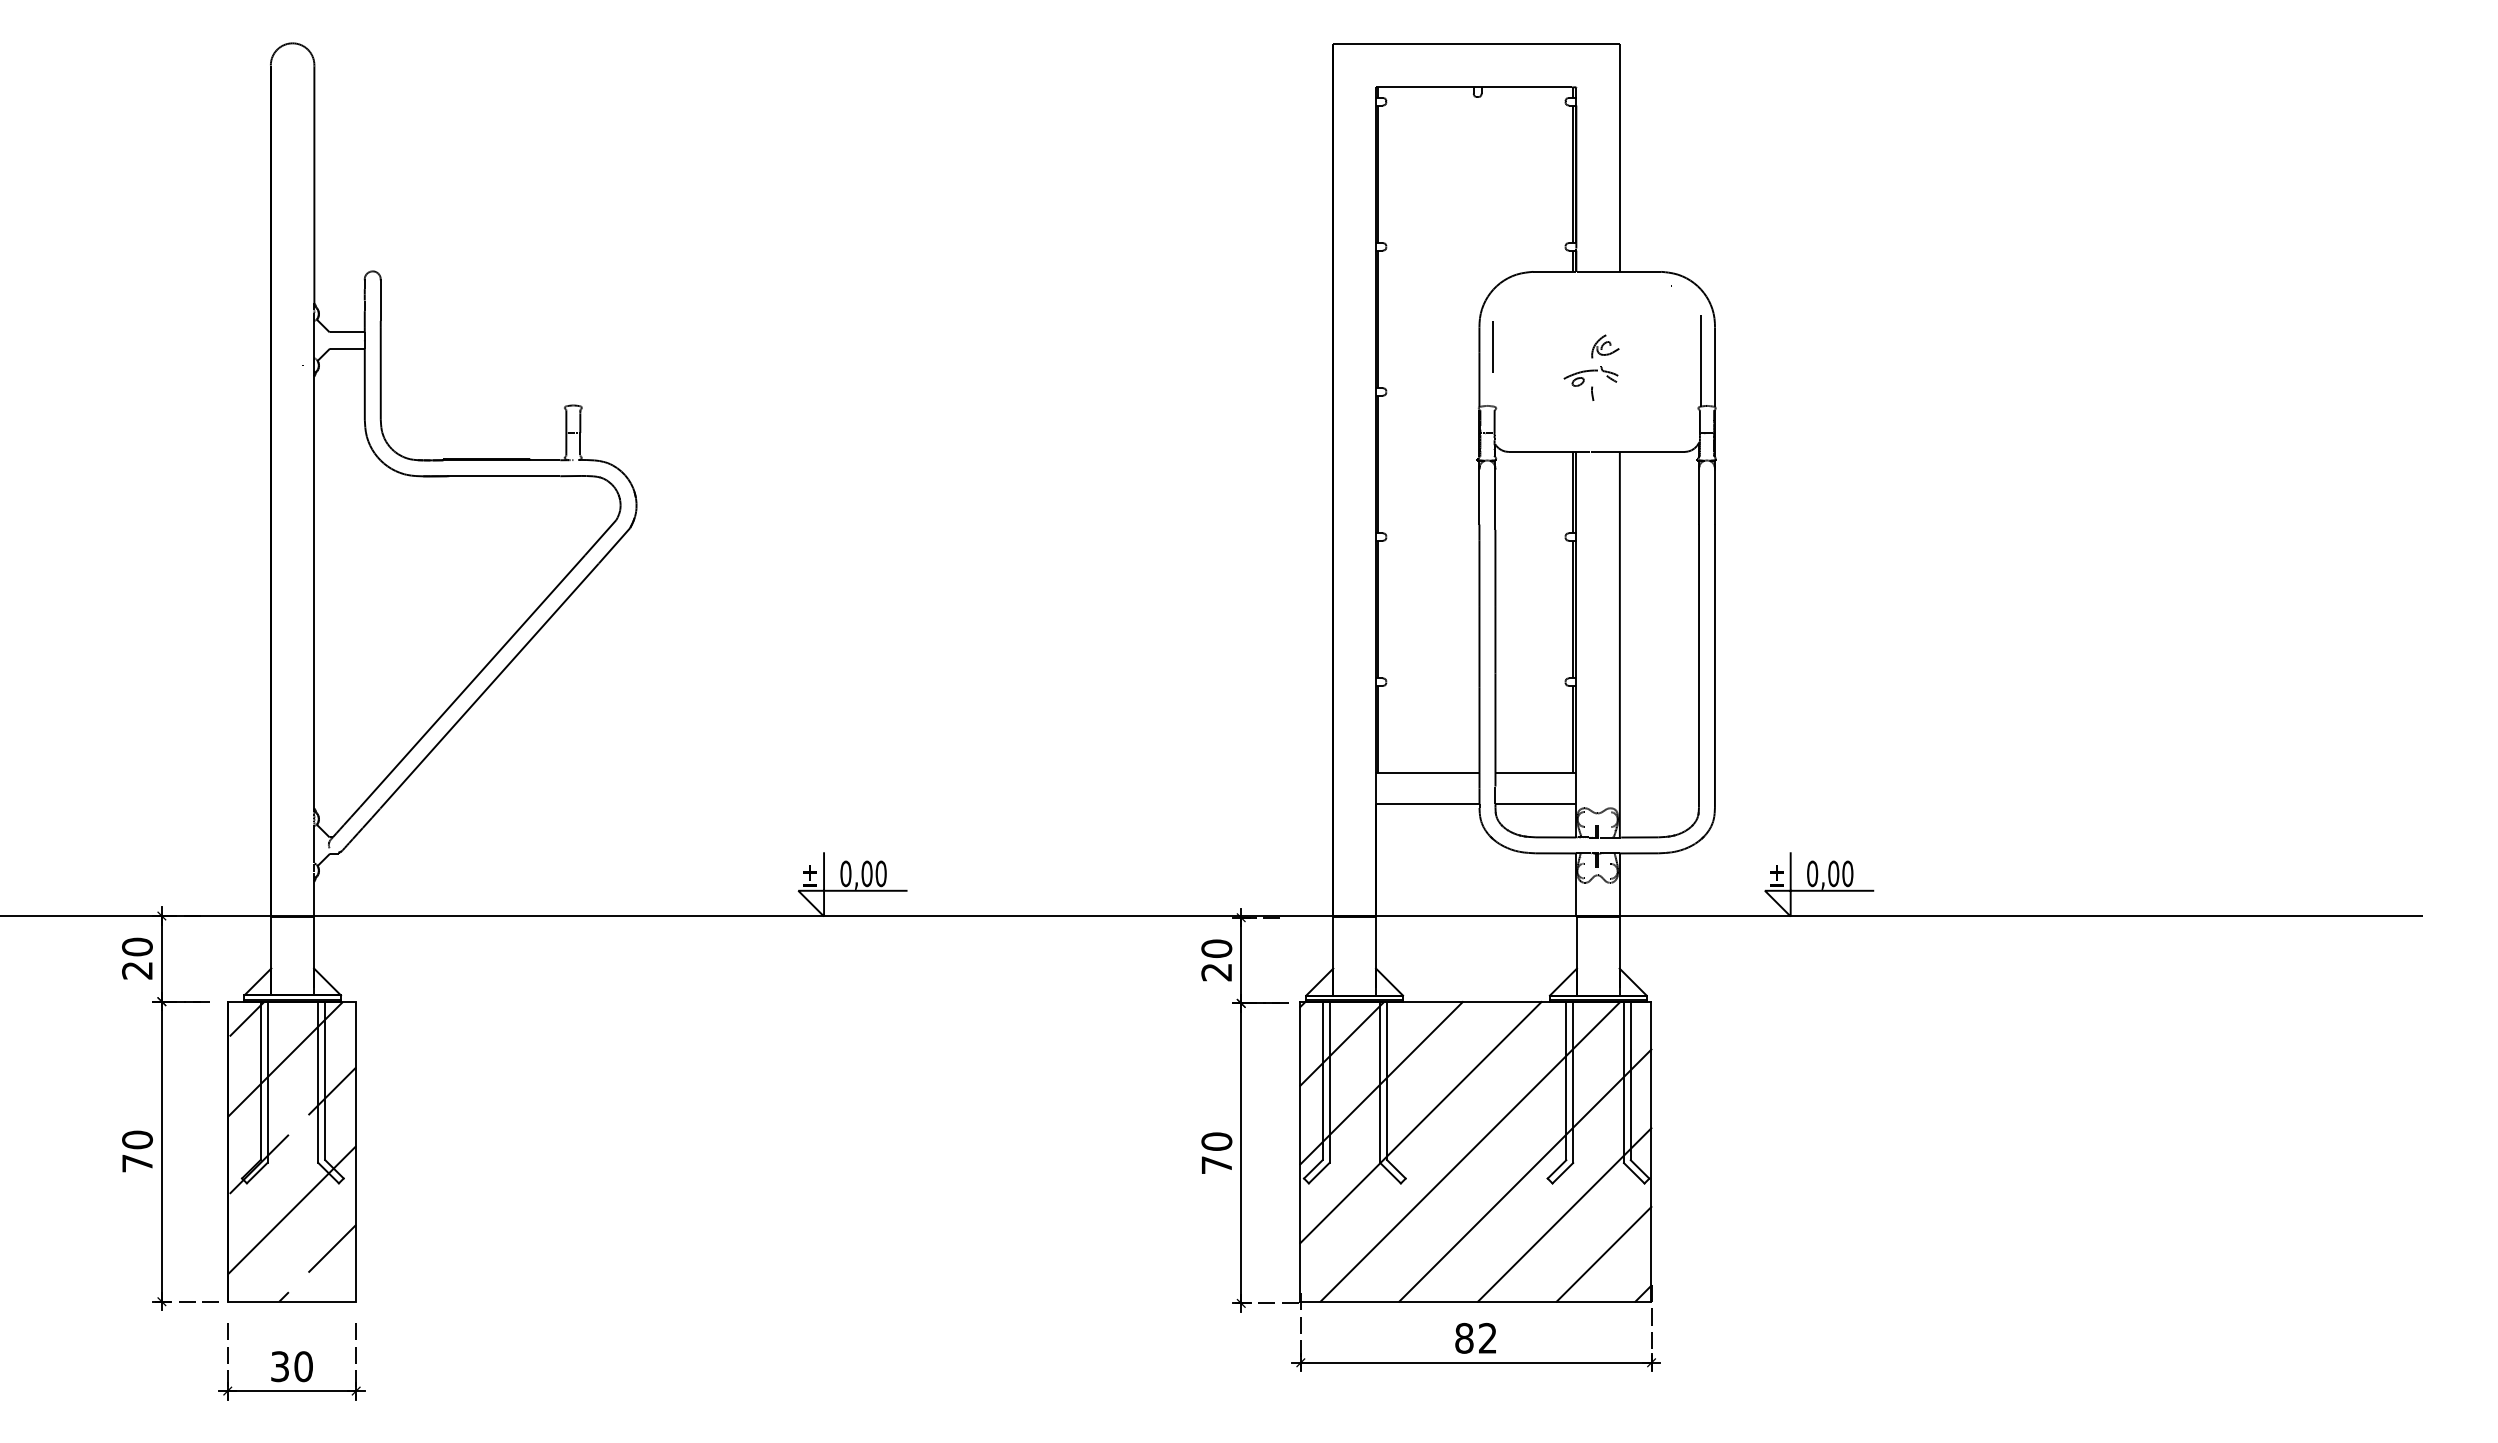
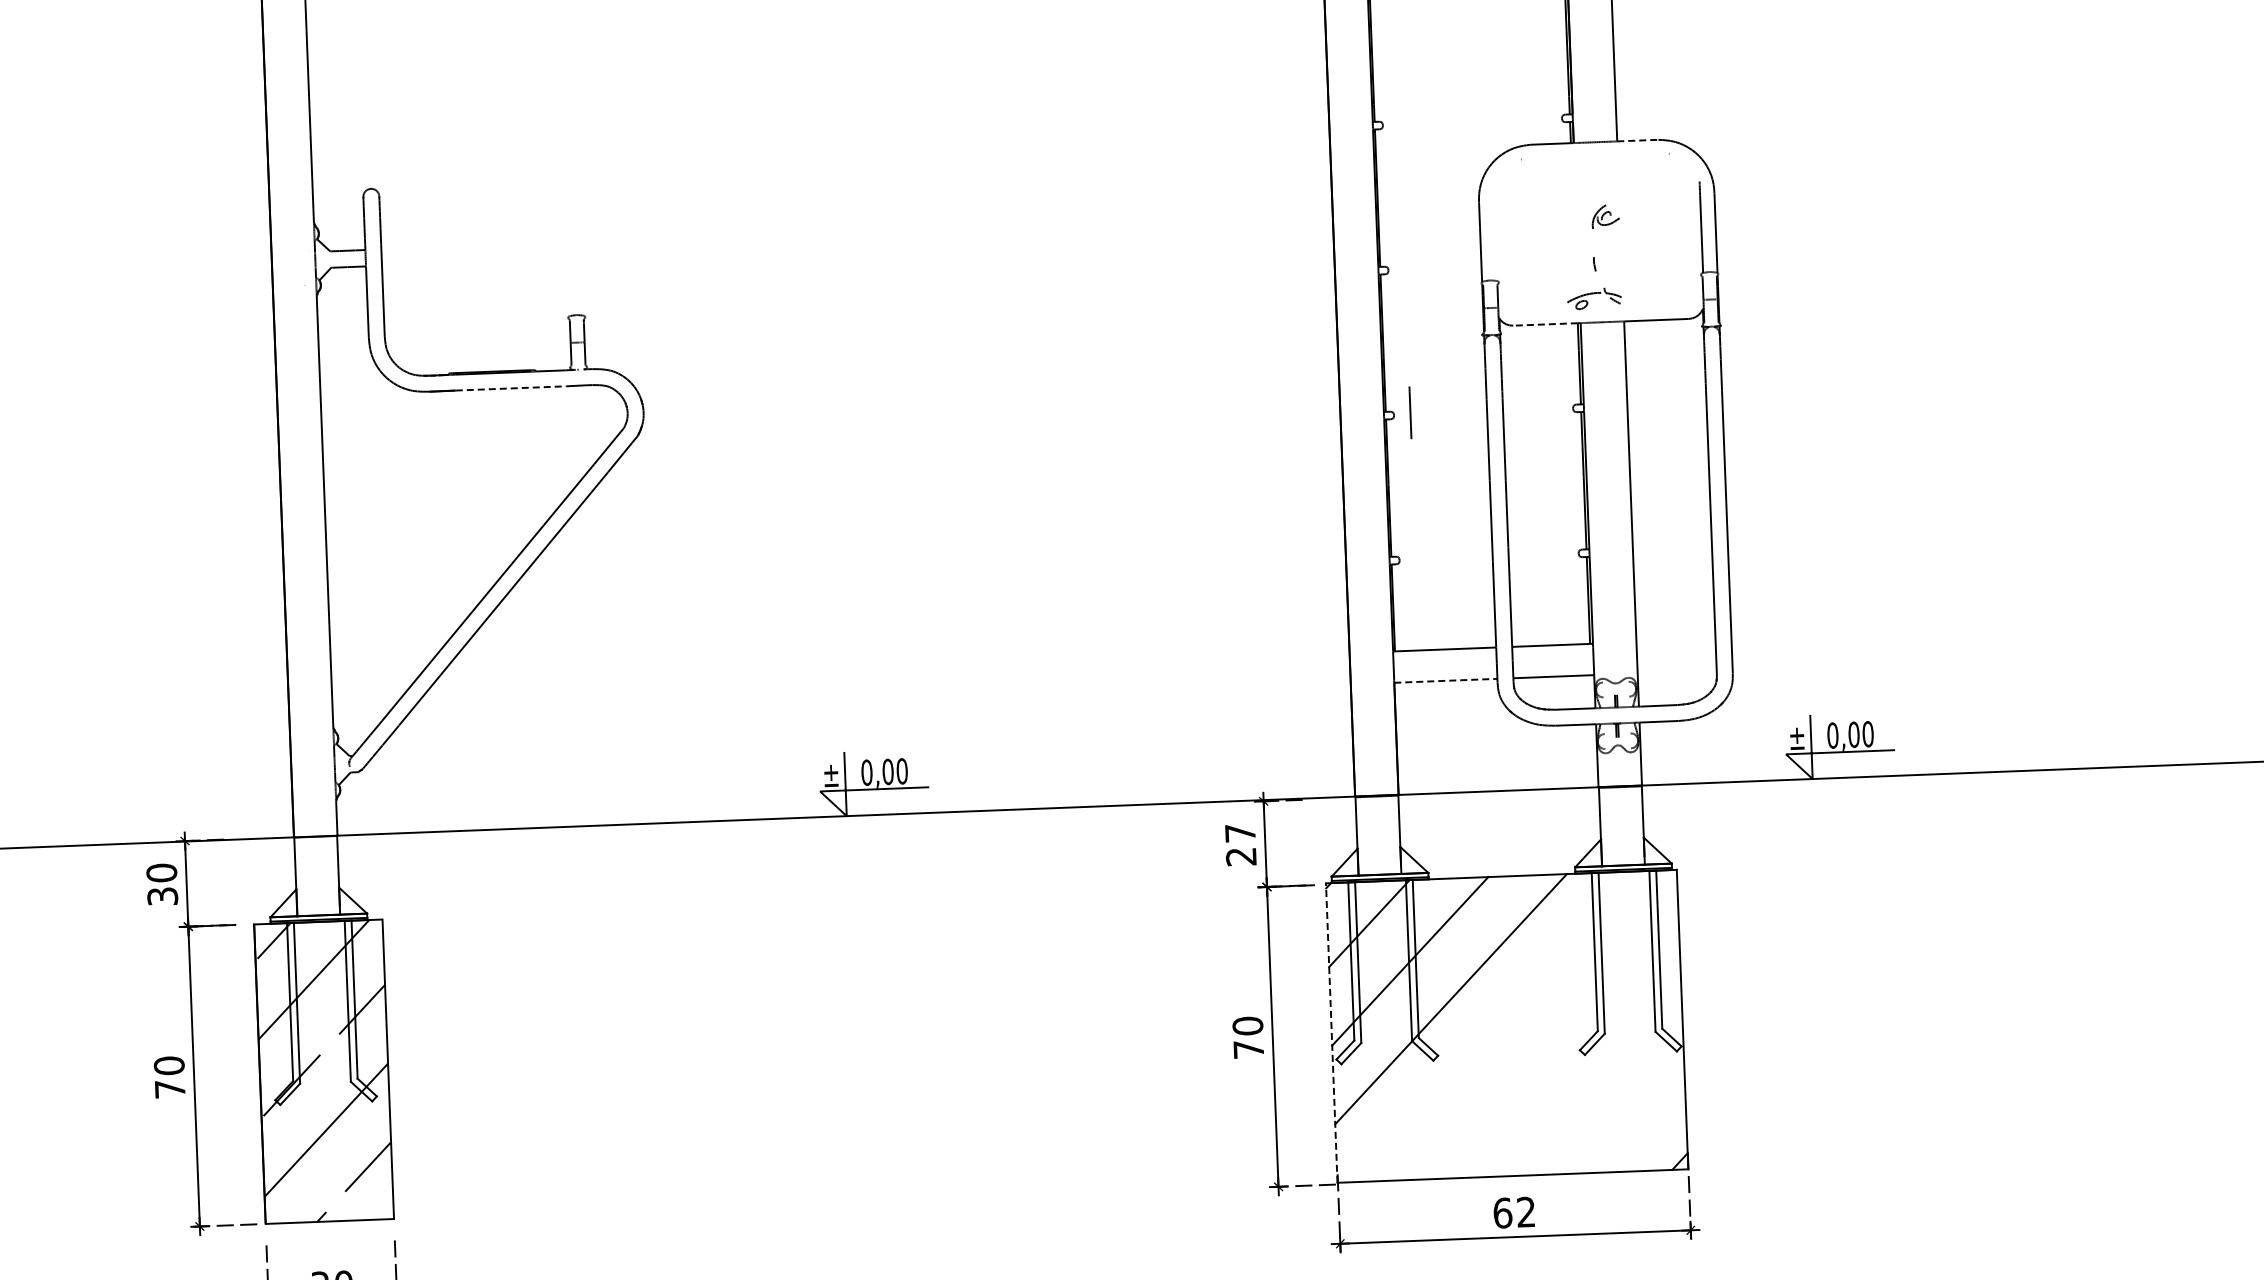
line: (1640, 271) -> (1637, 140), solid -> dashed
line: (1492, 346) -> (1410, 412), moved
part: (1590, 376) -> (1593, 299), moved
line: (1540, 451) -> (1544, 323), solid -> dashed
line: (505, 476) -> (511, 388), solid -> dashed
line: (1427, 804) -> (1445, 681), solid -> dashed
text: (1216, 948) -> (1240, 833), 20 -> 27
text: (137, 970) -> (162, 896), 20 -> 30
line: (1300, 1151) -> (1331, 1032), solid -> dashed
line: (1470, 1151) -> (1501, 1026), removed
line: (1525, 1175) -> (1557, 1048), removed
line: (1564, 1214) -> (1598, 1085), removed
line: (1603, 1253) -> (1638, 1122), removed
text: (1464, 1337) -> (1502, 1212), 82 -> 62

